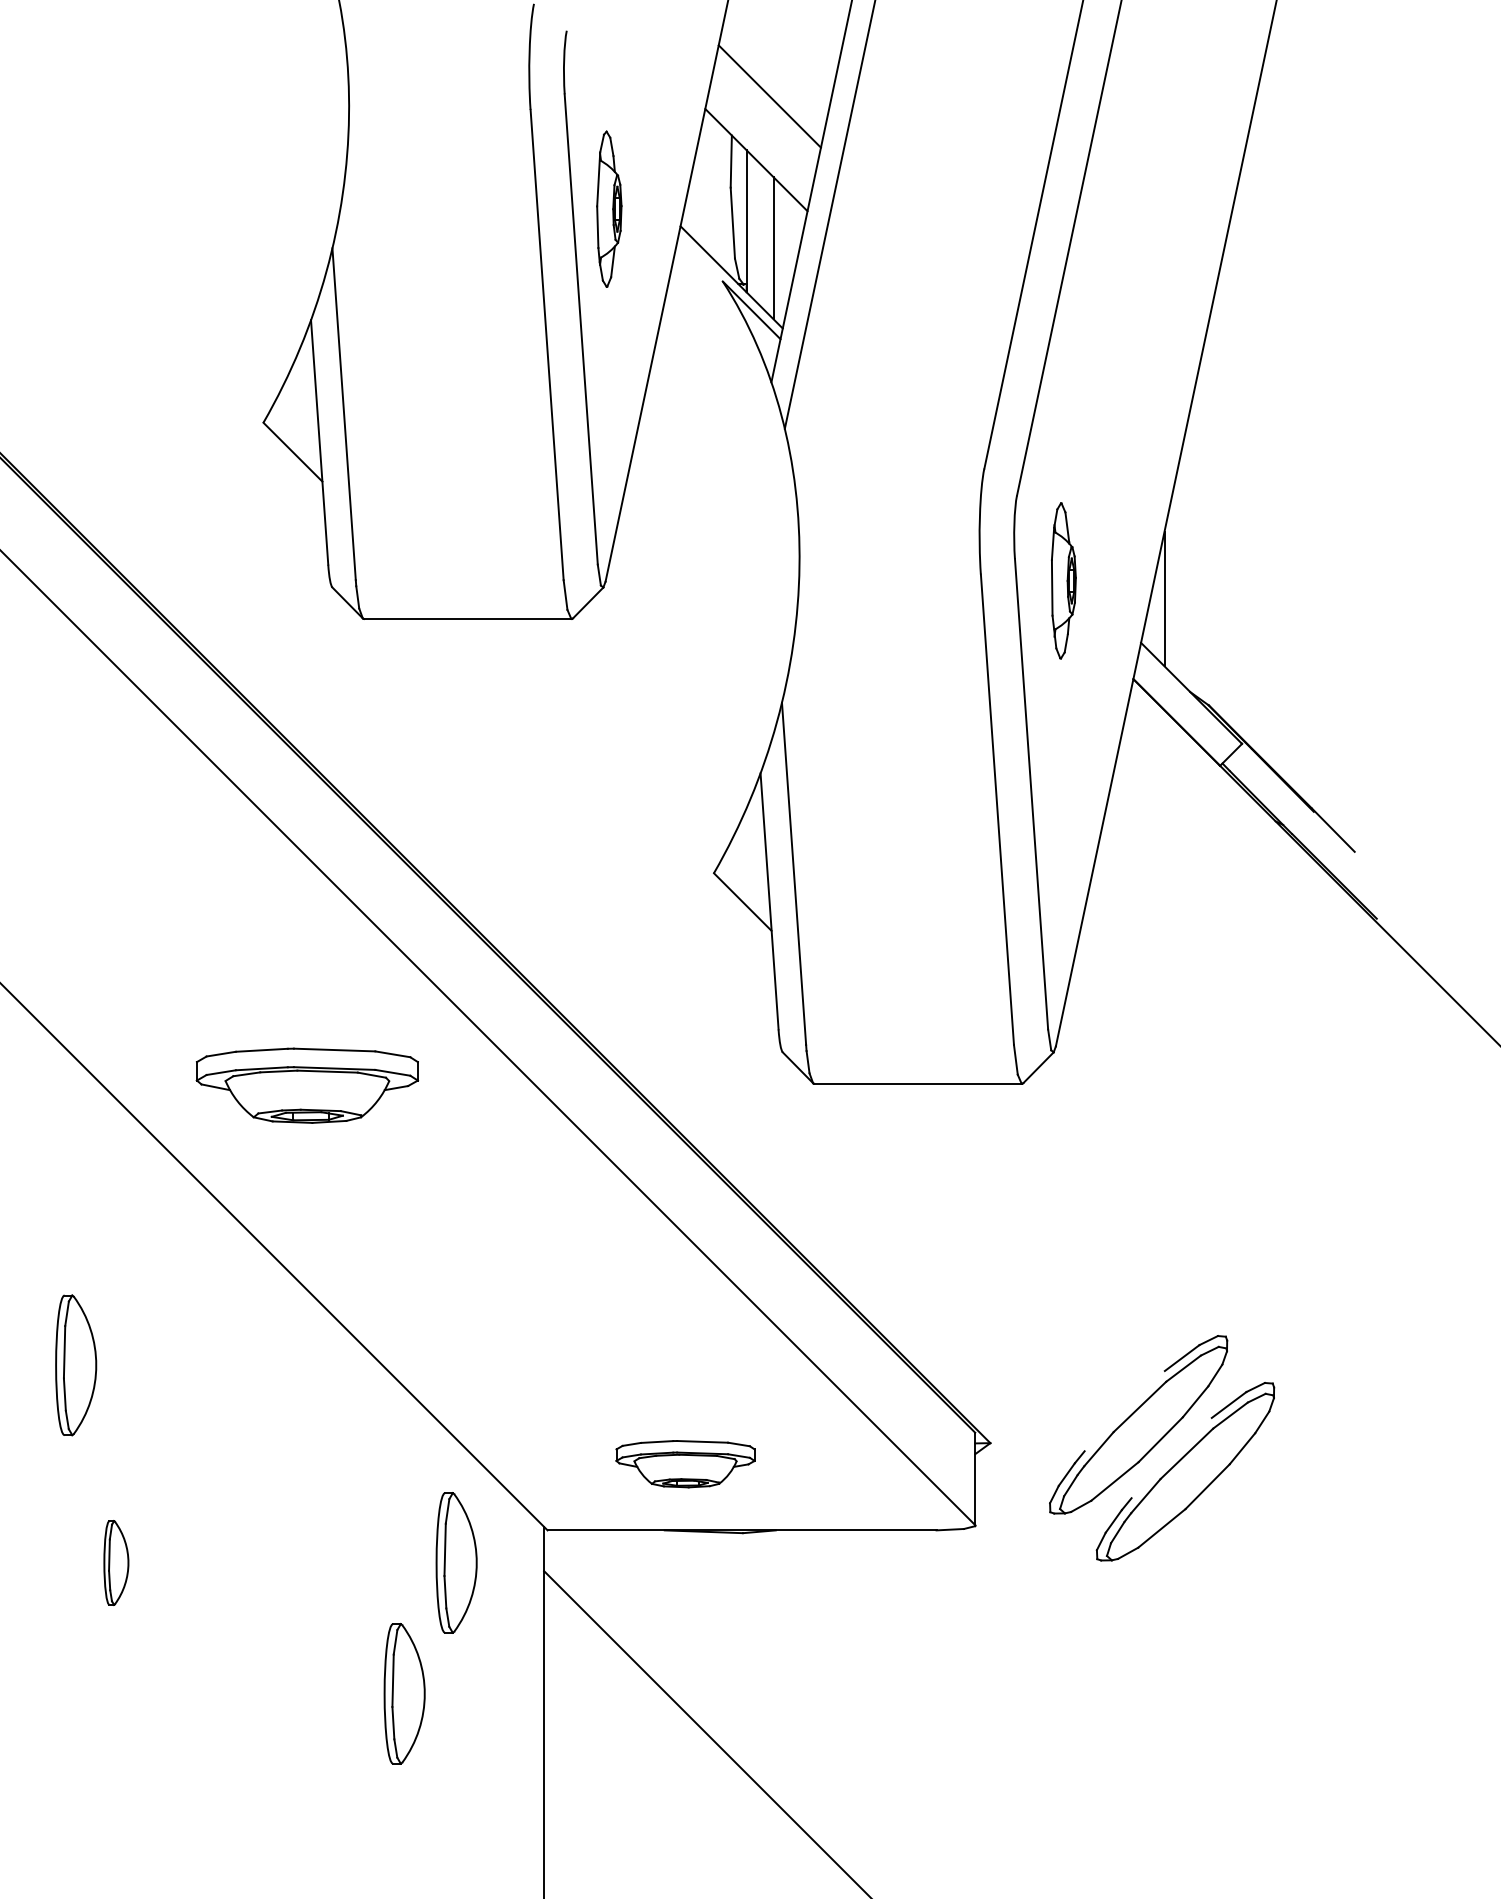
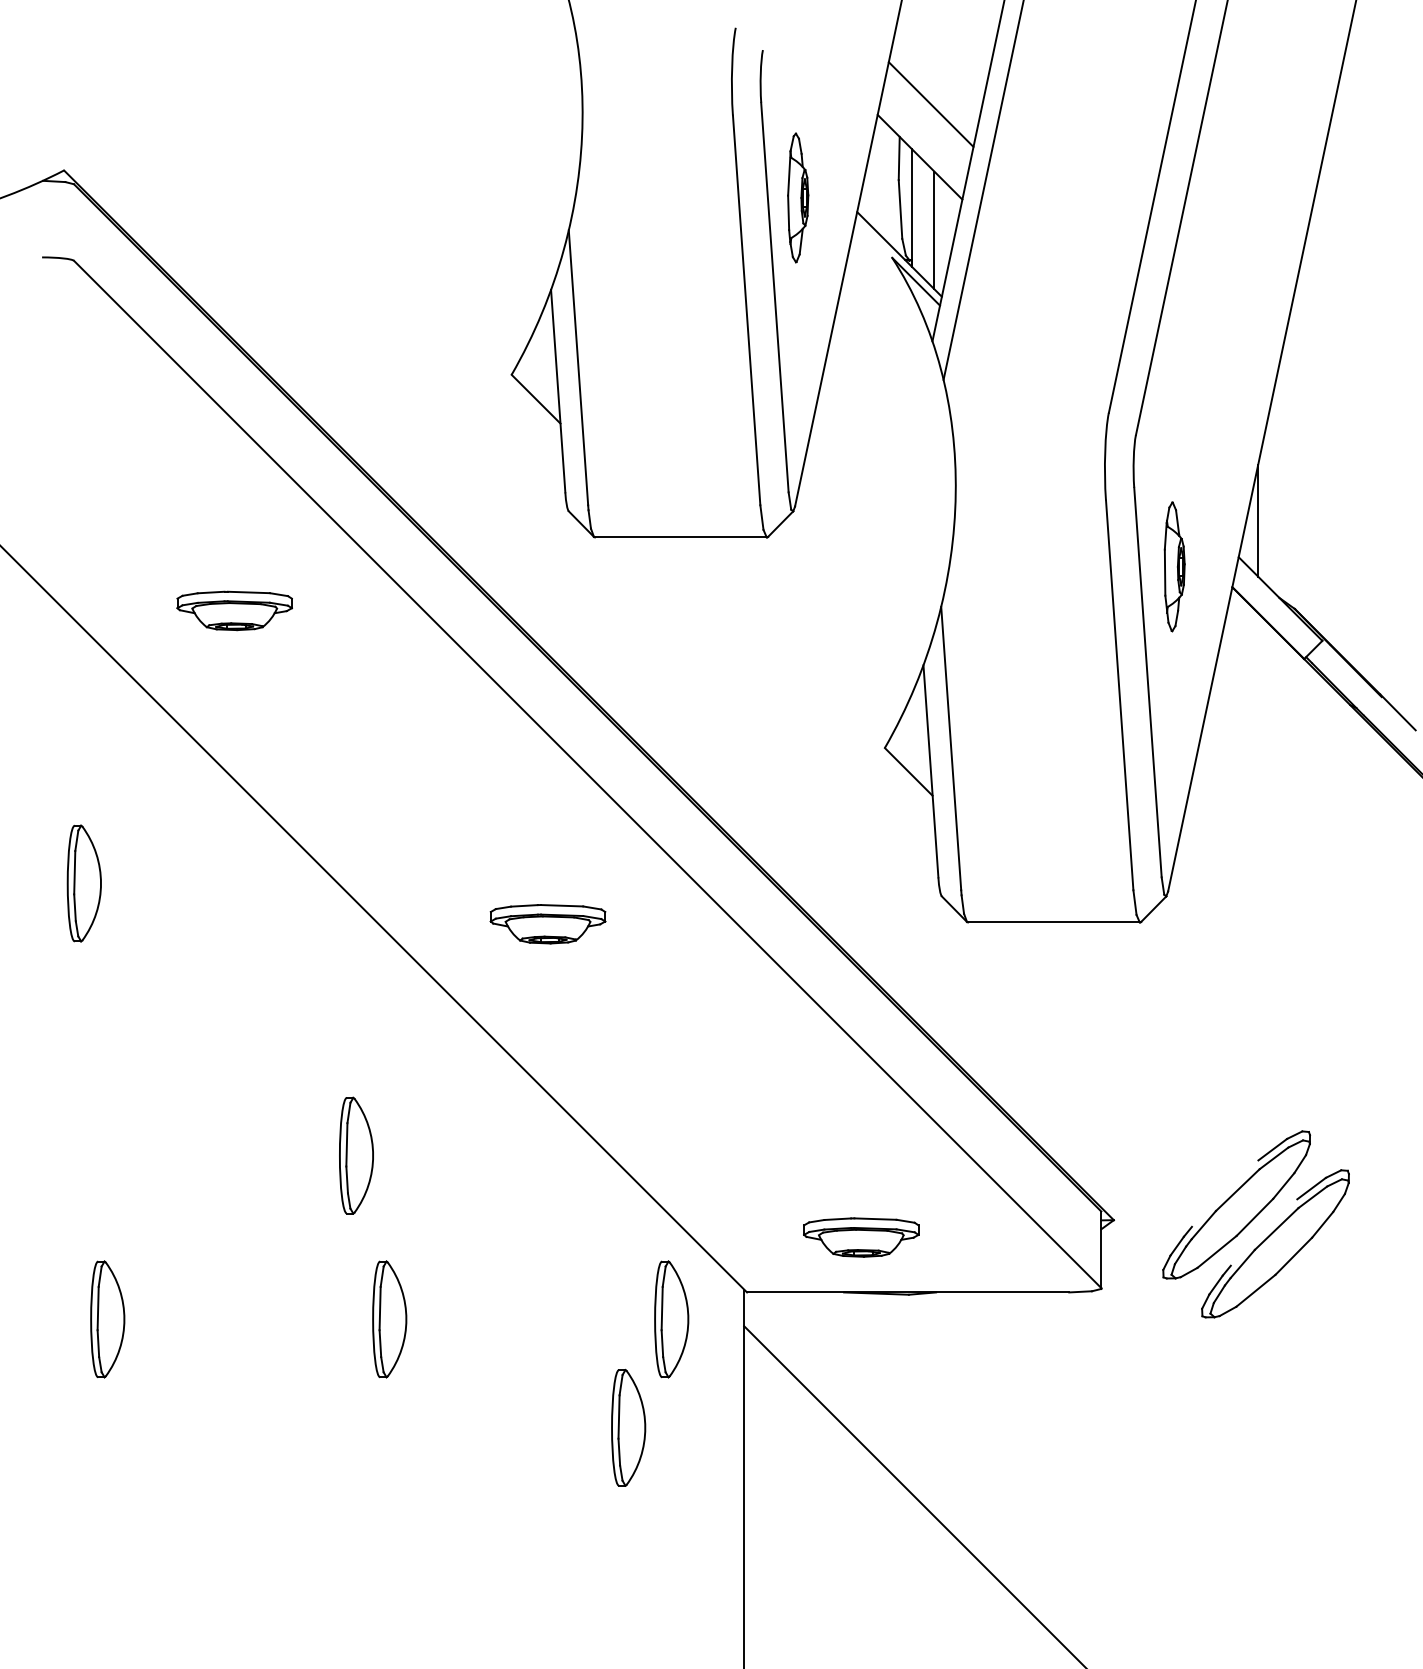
part: (1063, 580) -> (1174, 566), moved
part: (306, 1086) -> (547, 924), size x0.62
part: (115, 1563) -> (389, 1319), size x1.67

